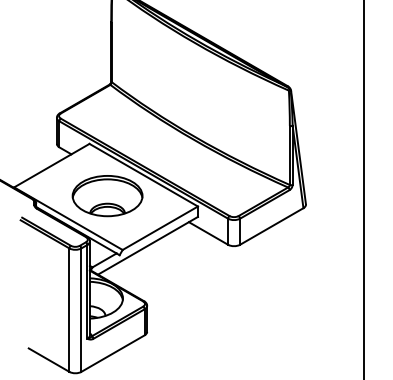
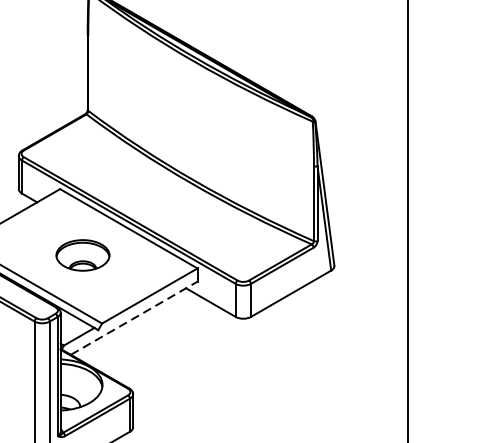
part: (107, 196) -> (82, 255), size x0.6
line: (147, 245) -> (133, 317), solid -> dashed

